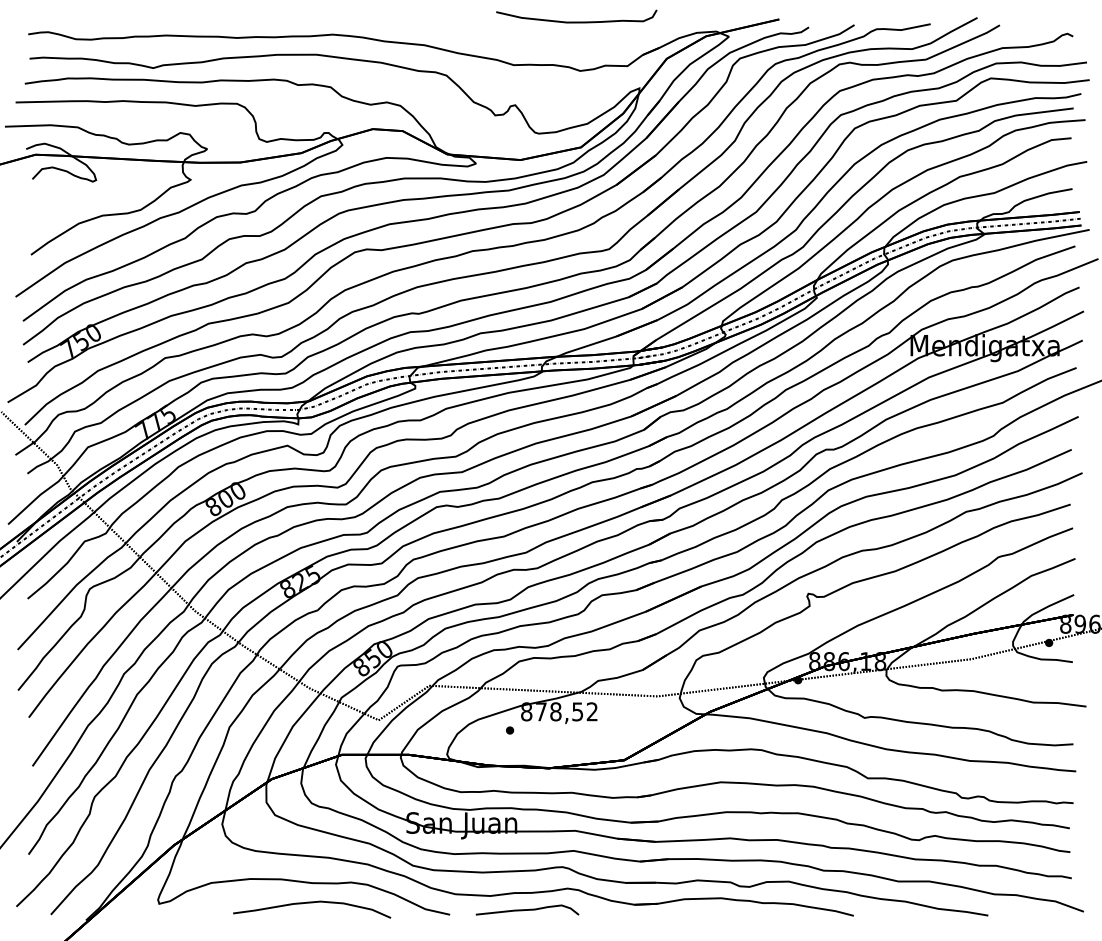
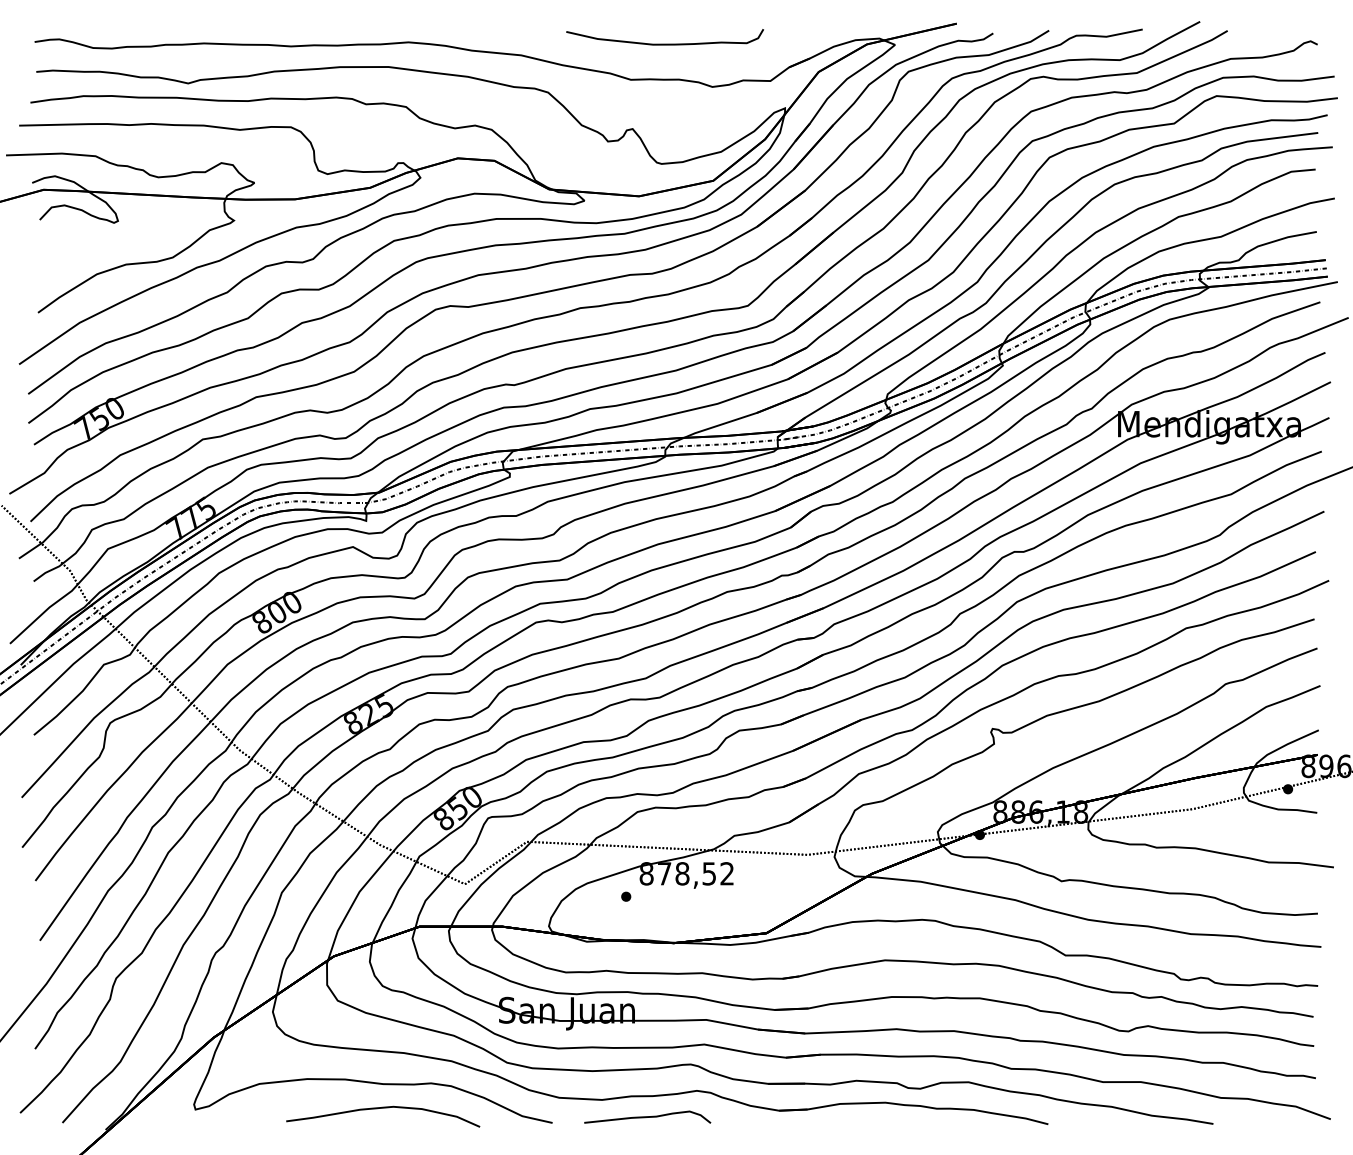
curve: (576, 21) -> (664, 43), moved

